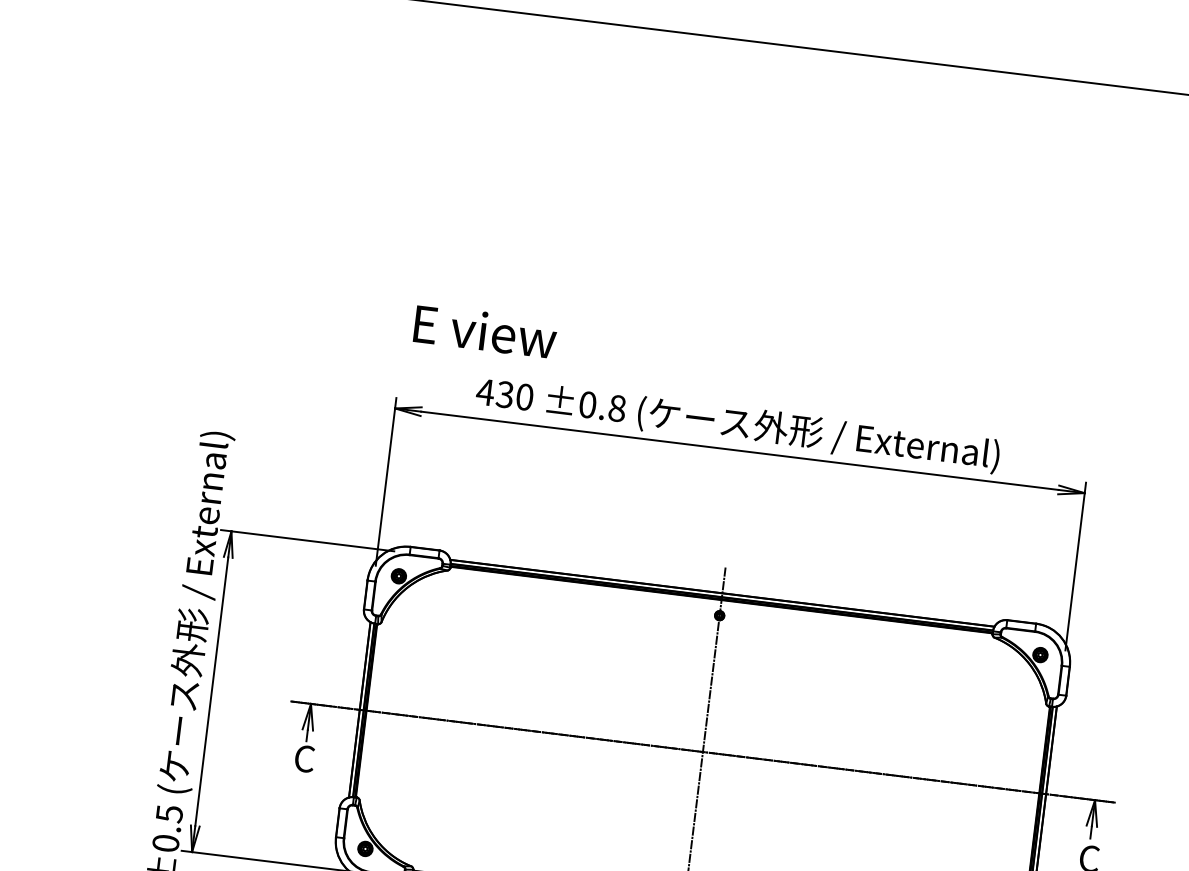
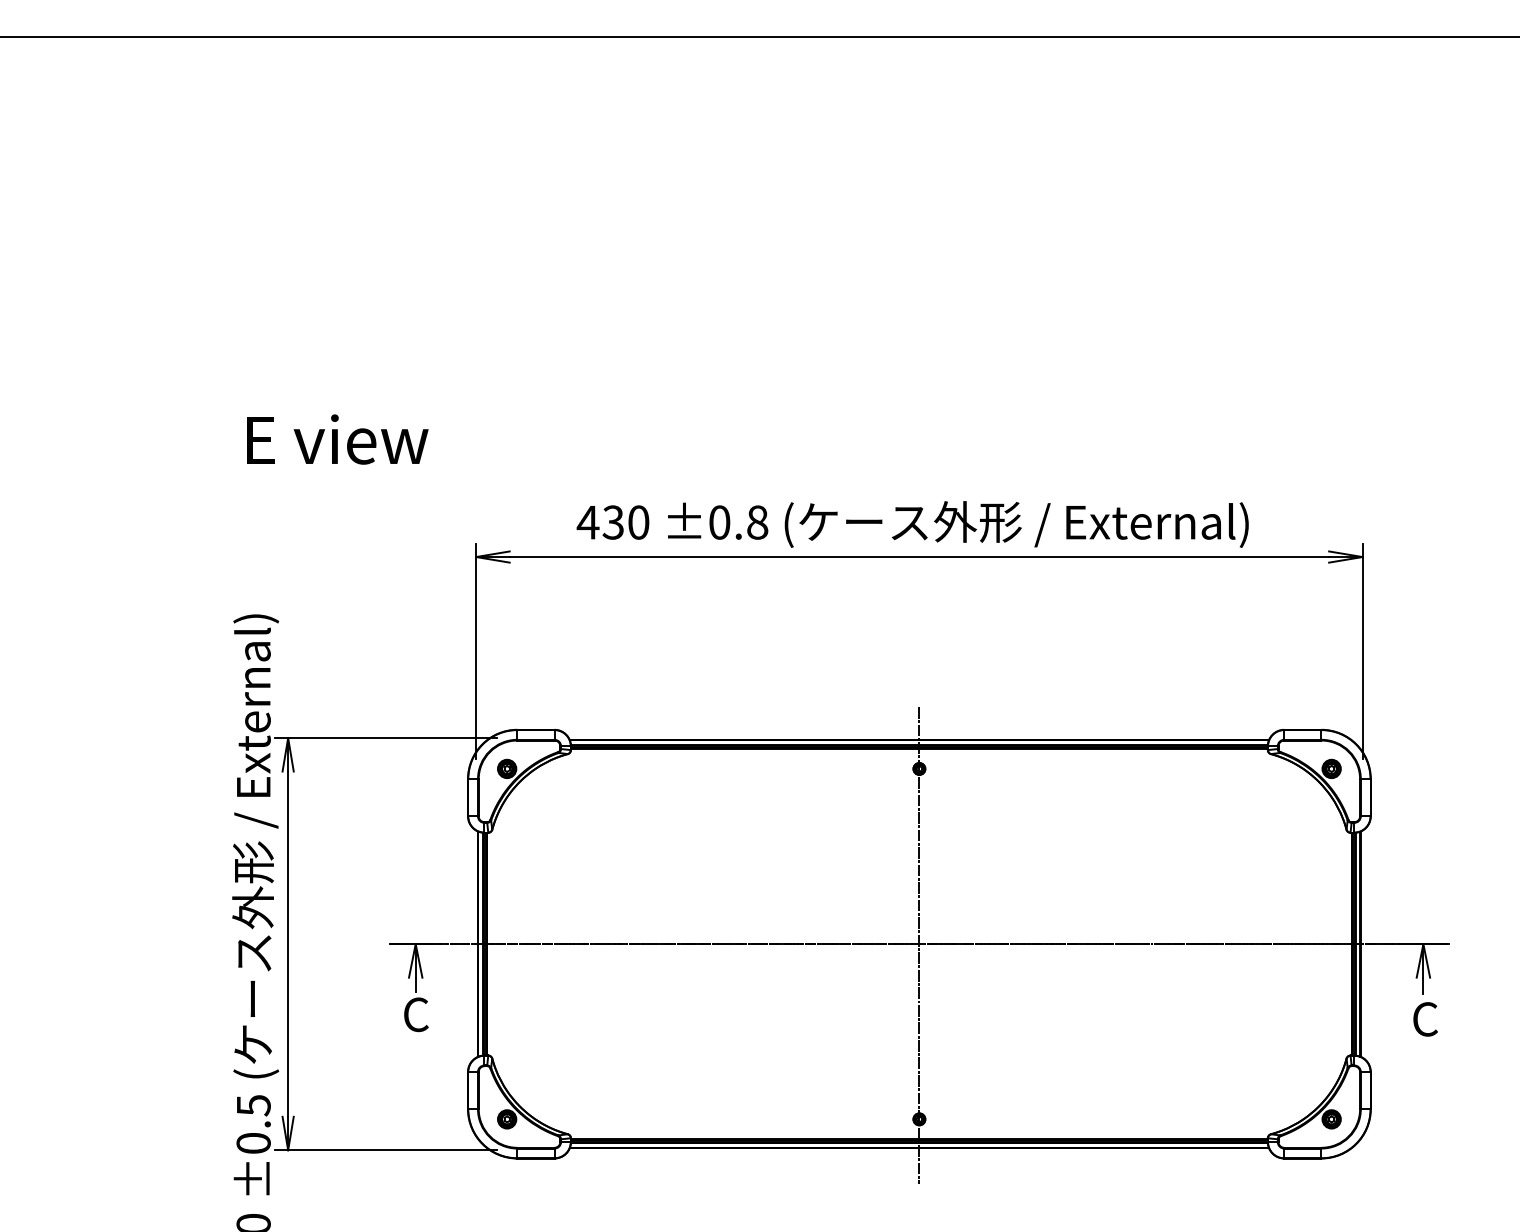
text: (485, 331) -> (337, 439), moved

